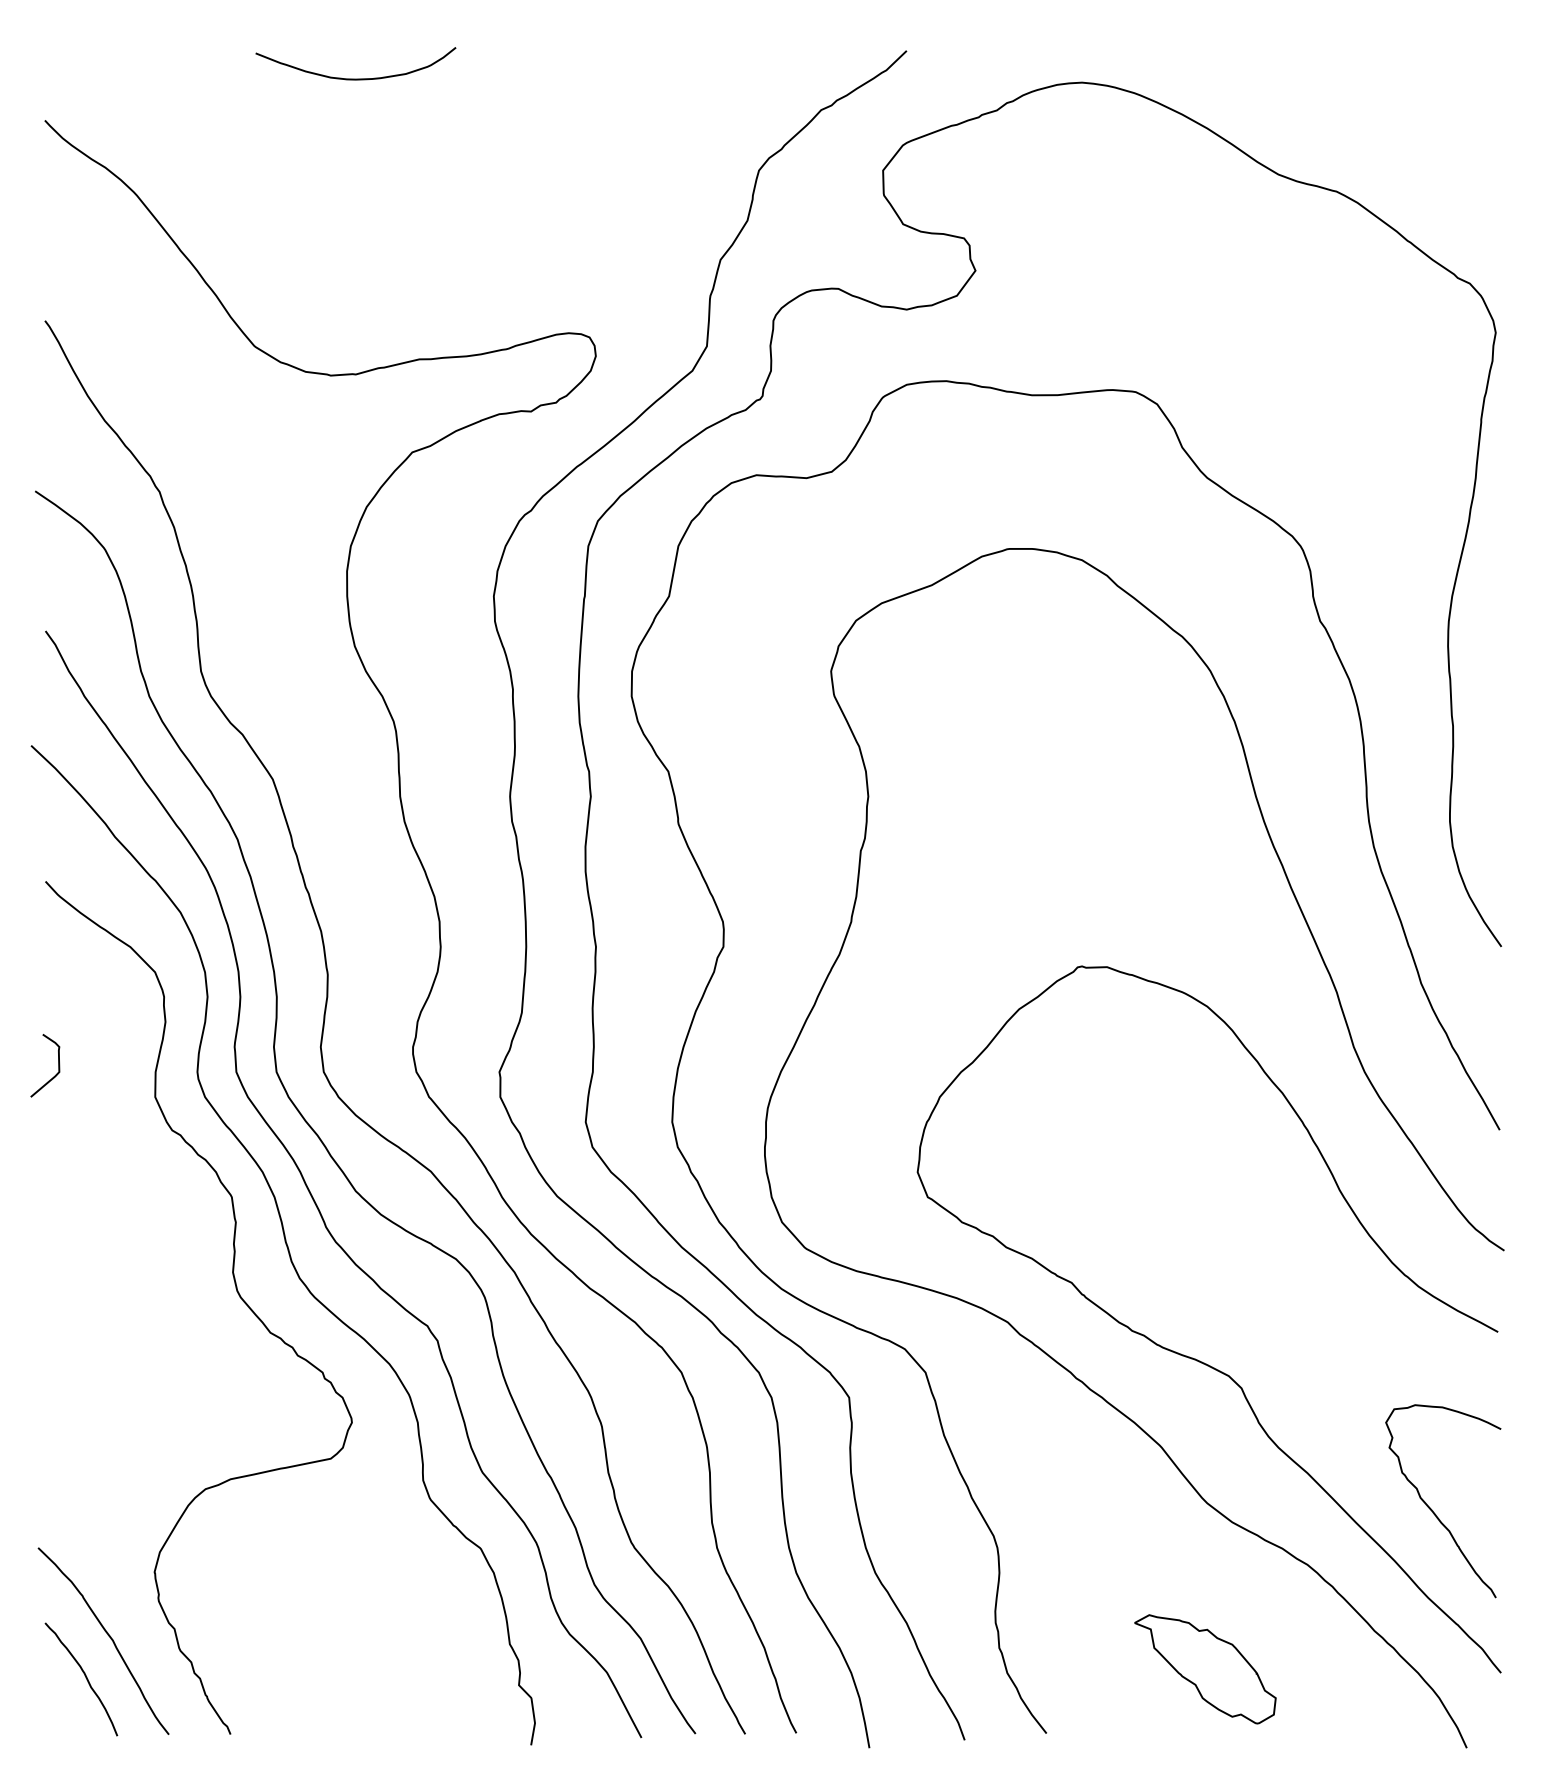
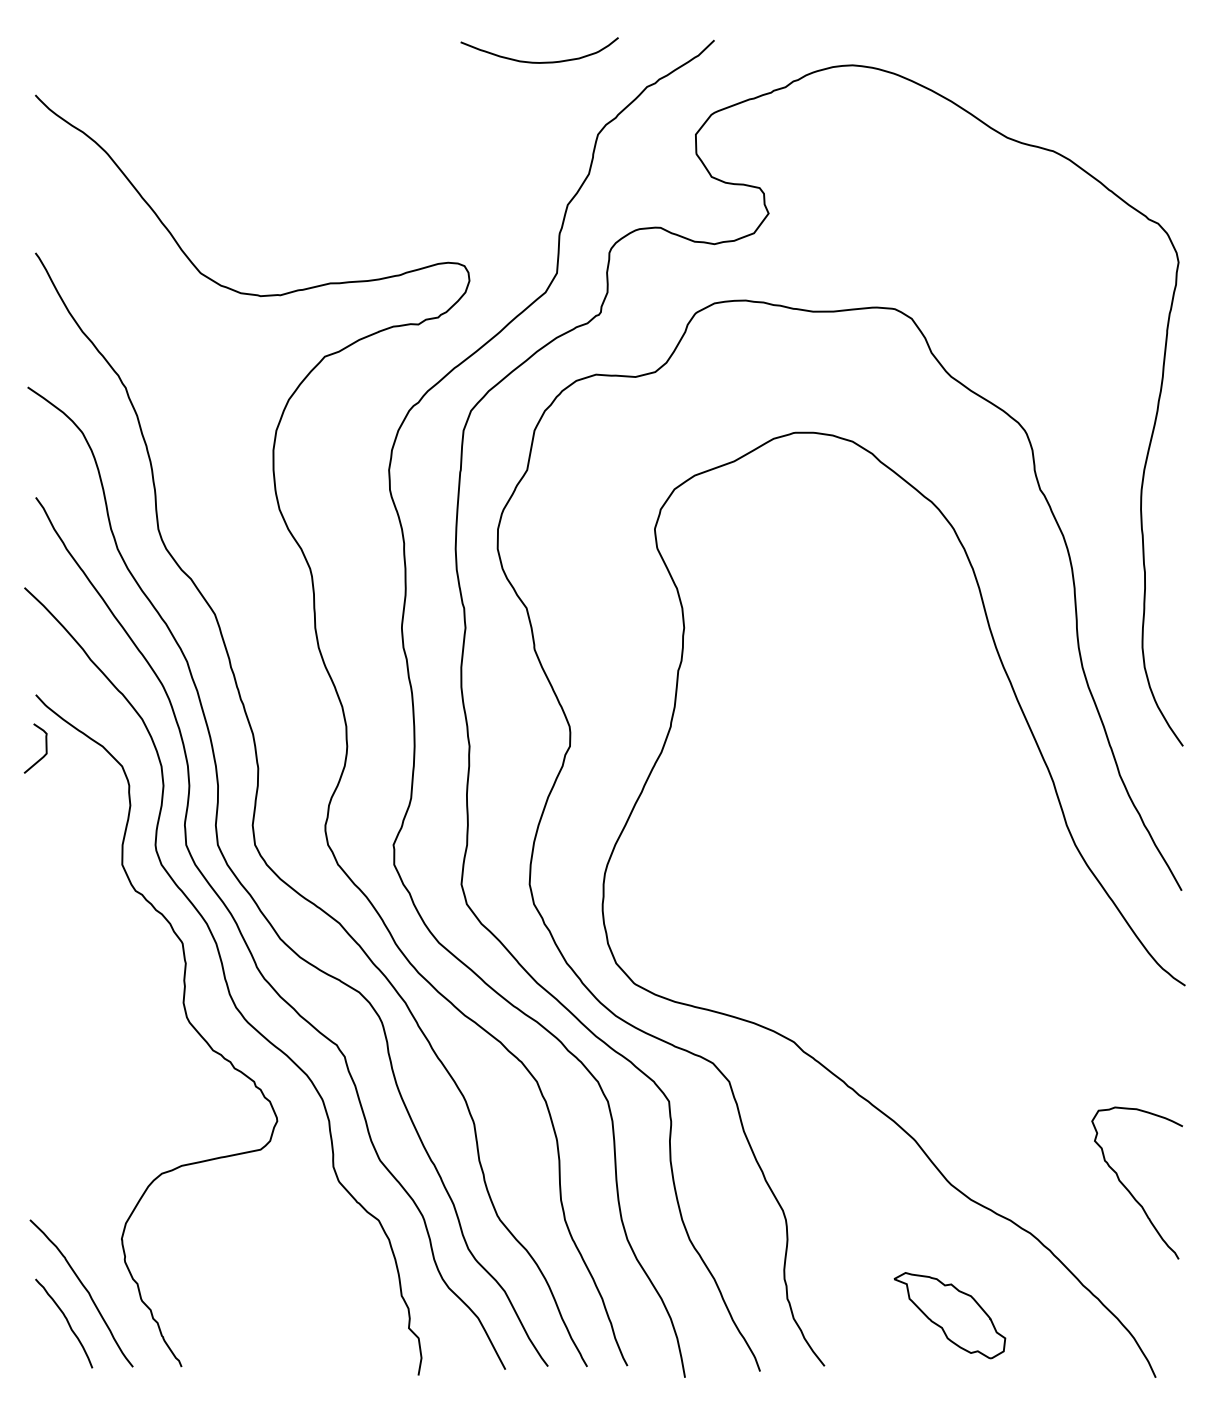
curve: (355, 78) -> (539, 62), moved
curve: (58, 1065) -> (46, 748), moved
curve: (1195, 1358) -> (942, 1070), removed

